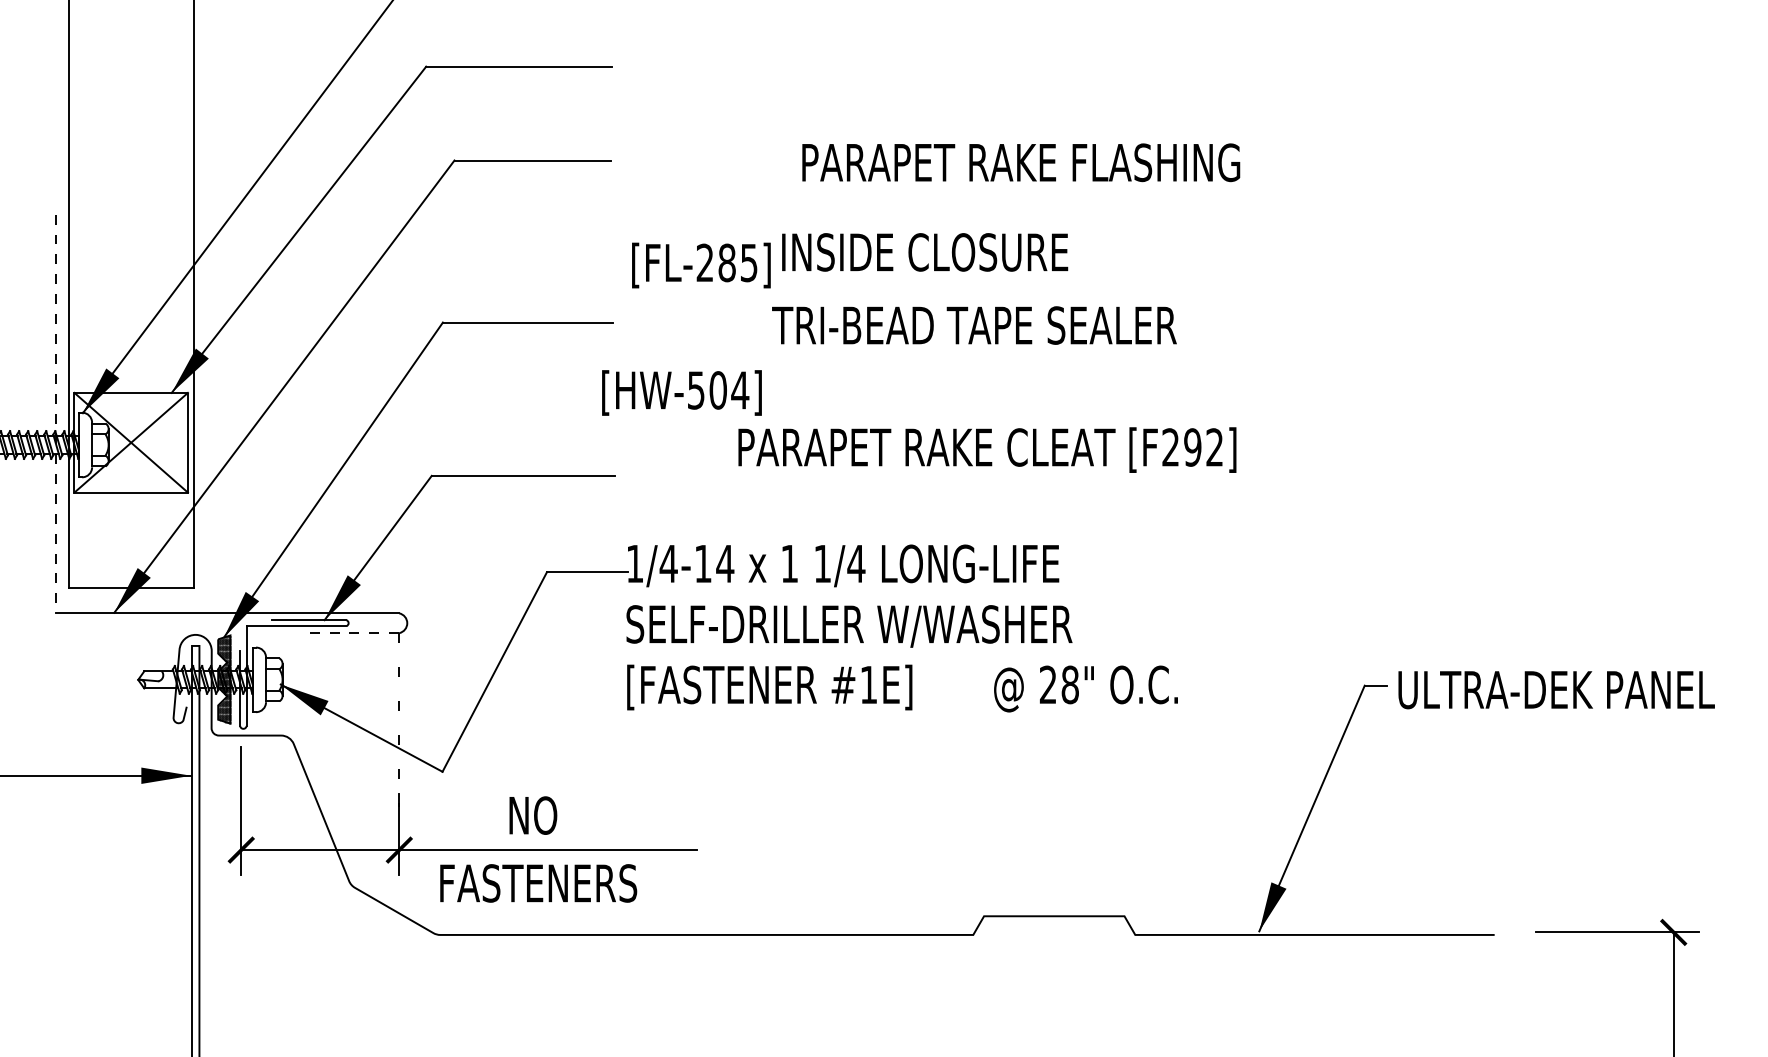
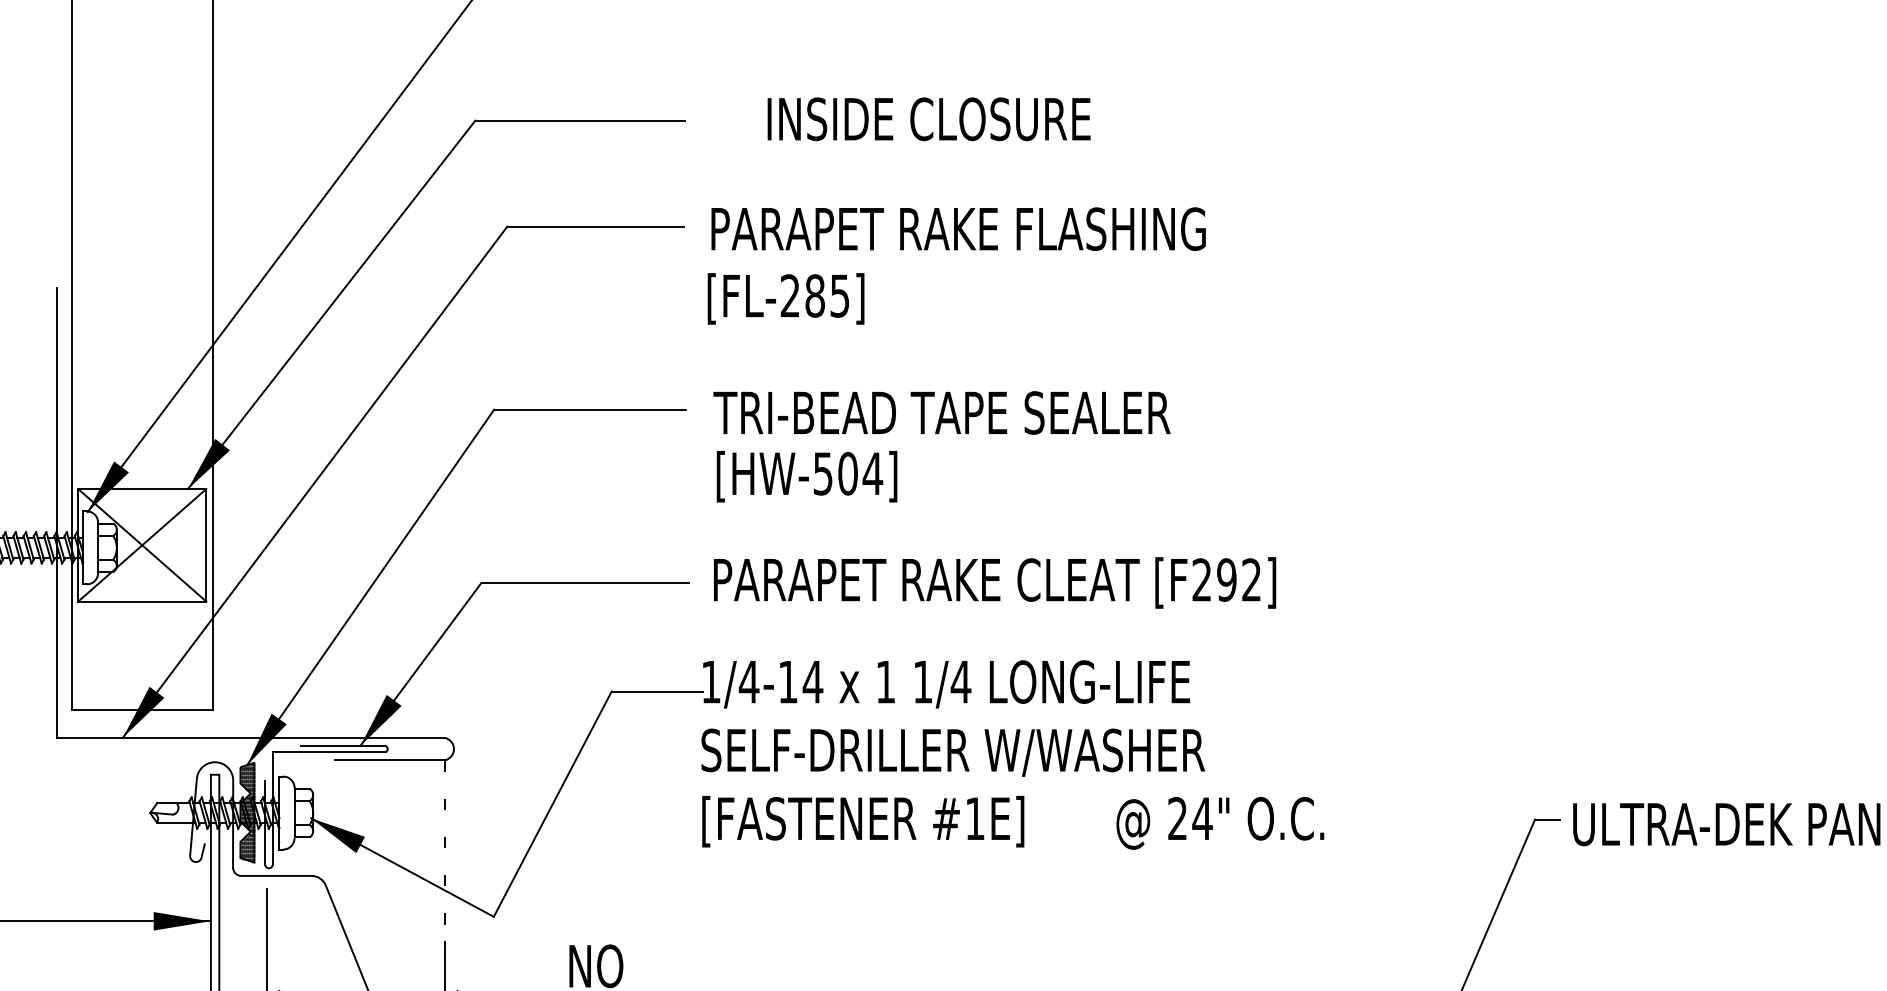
text: (1021, 162) -> (958, 228), moved
text: (925, 252) -> (929, 119), moved
text: (701, 265) -> (786, 298), moved
text: (974, 325) -> (942, 412), moved
text: (681, 392) -> (806, 476), moved
line: (55, 414) -> (56, 513), dashed -> solid
text: (987, 449) -> (995, 582), moved
line: (350, 633) -> (389, 760), dashed -> solid
text: (1070, 684) -> (1202, 818), 28" -> 24"

